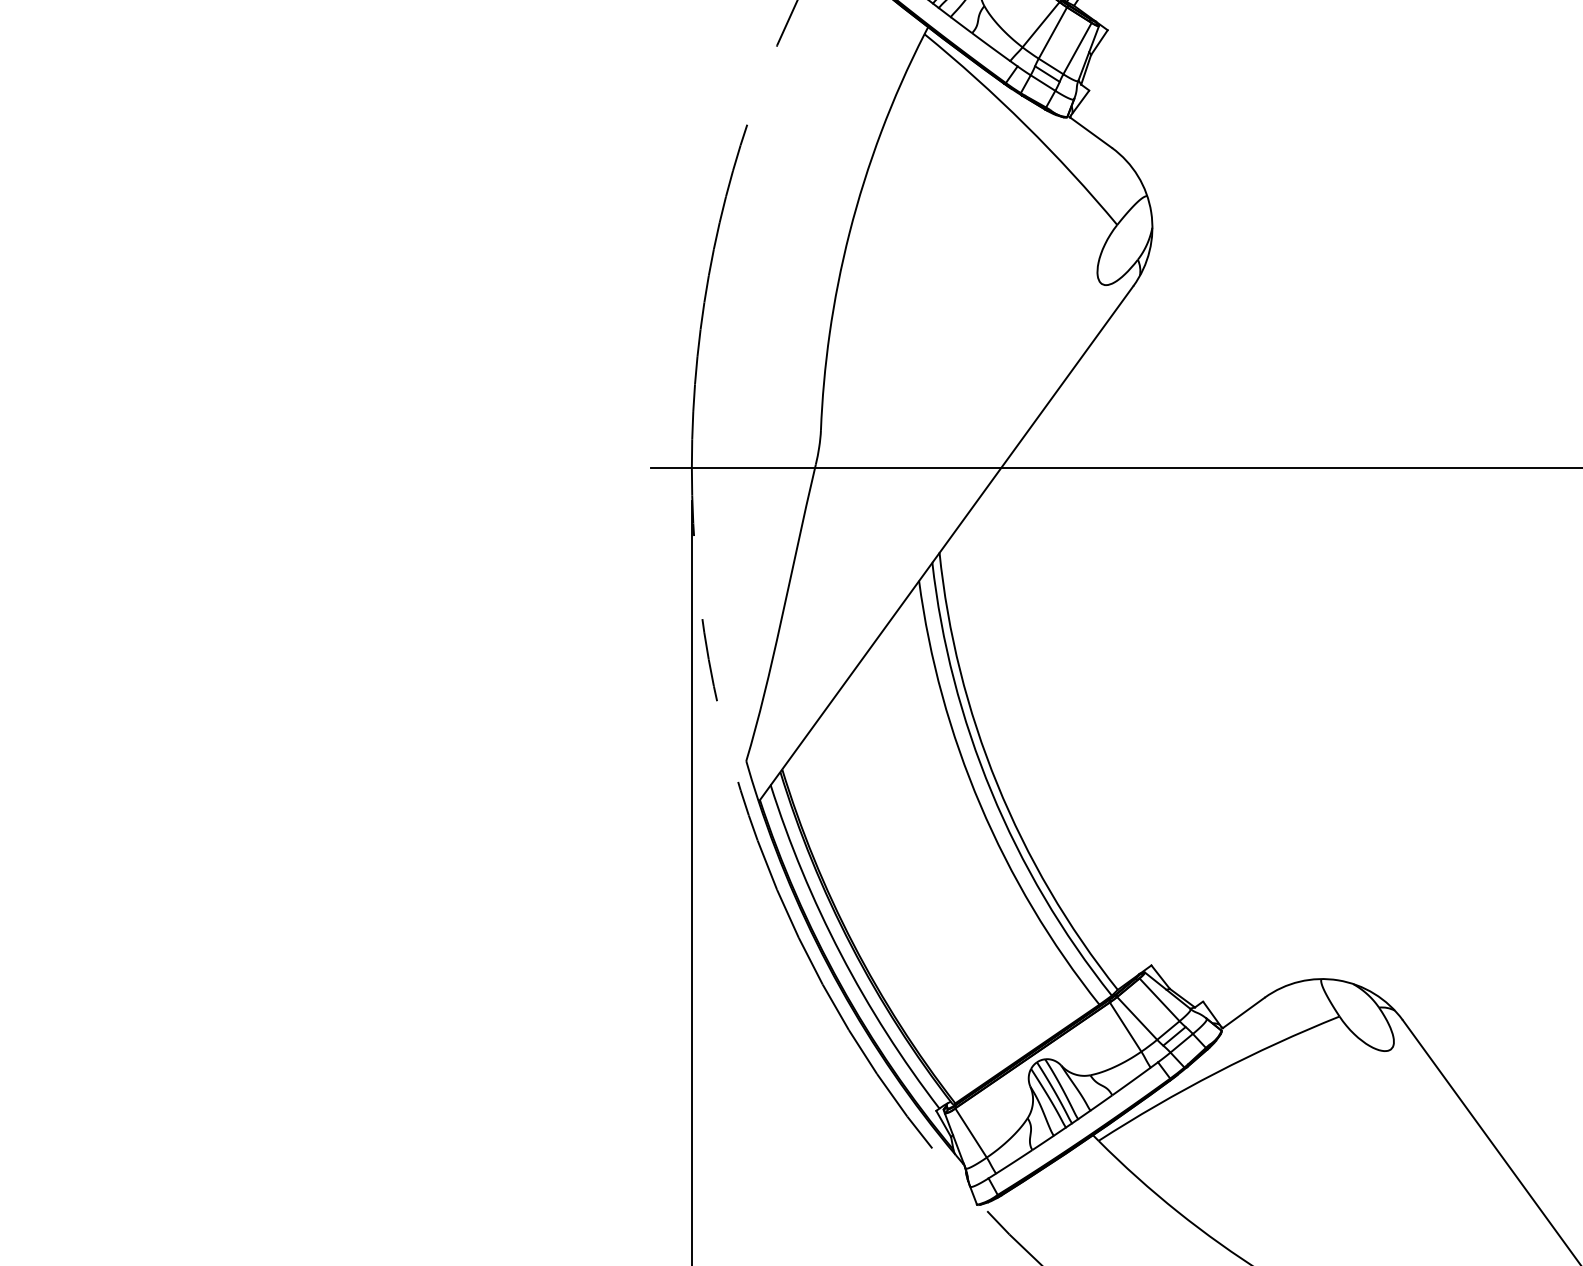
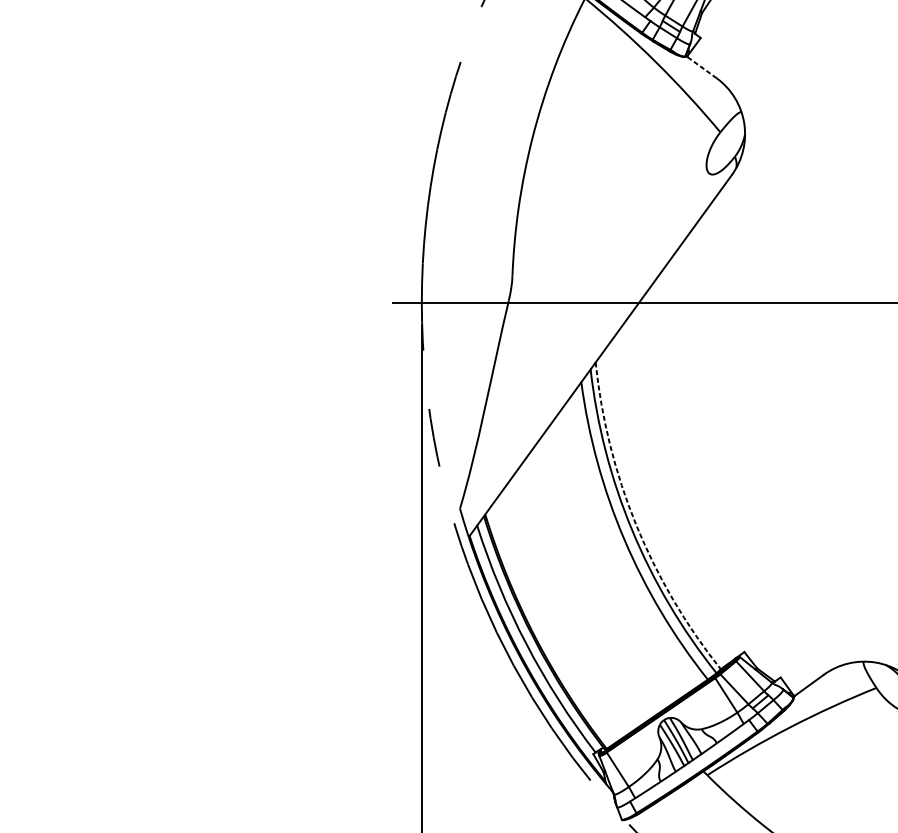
line: (1091, 132) -> (702, 67), solid -> dashed
arc: (997, 784) -> (636, 525), solid -> dashed

